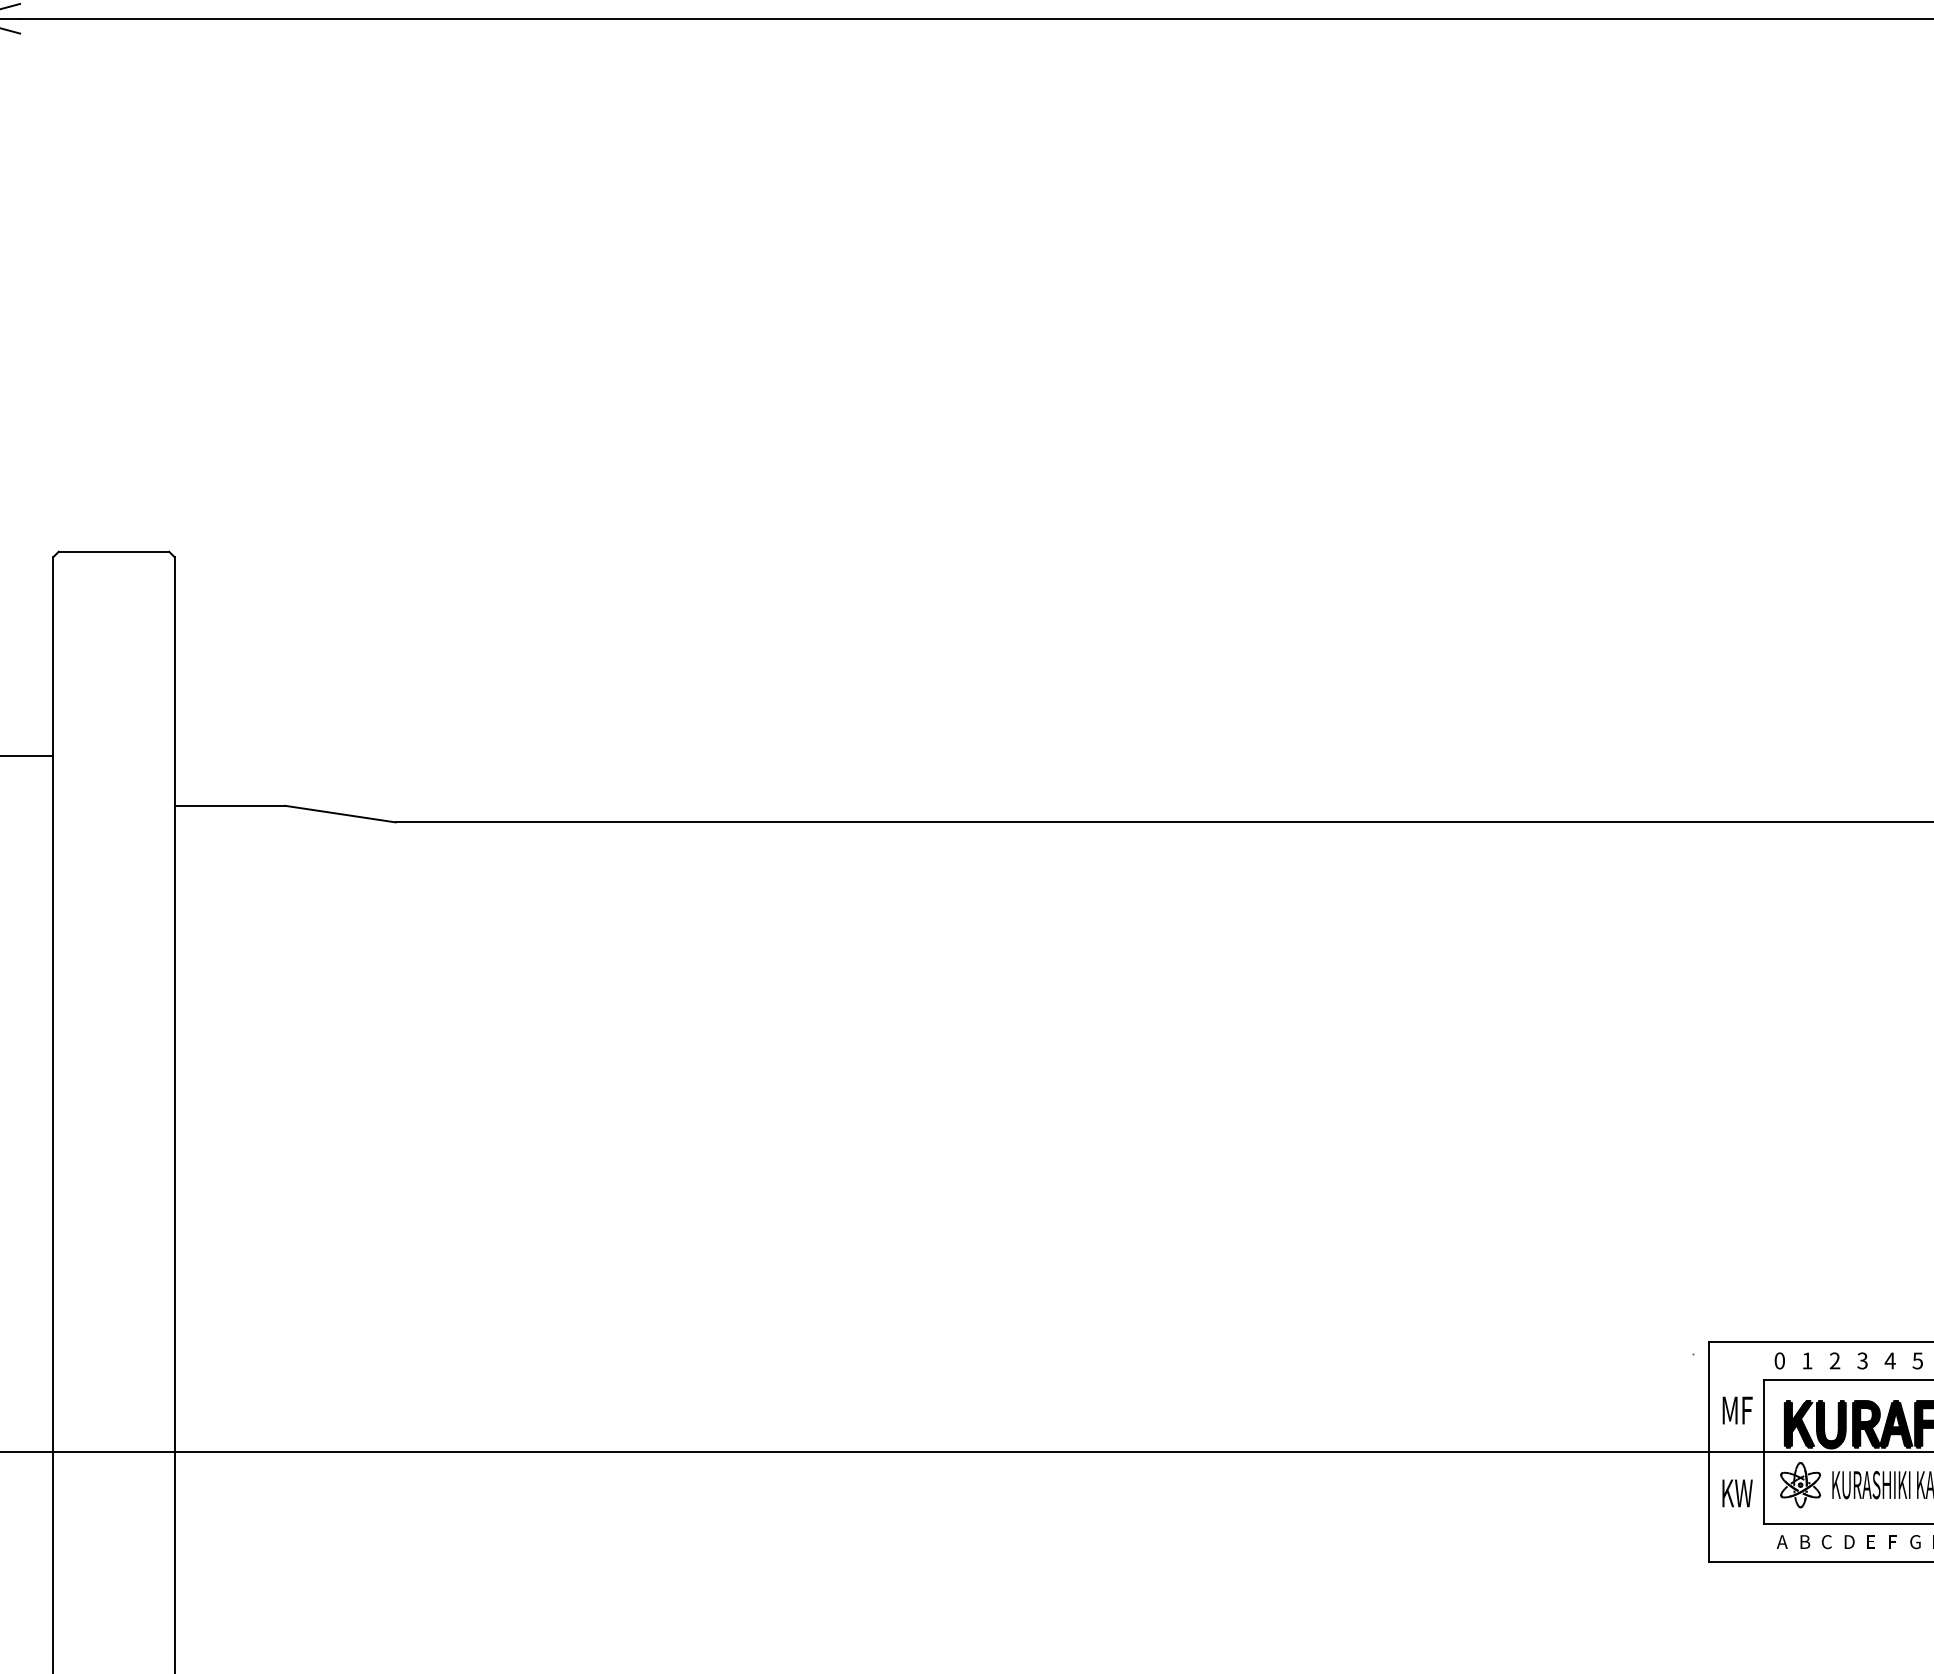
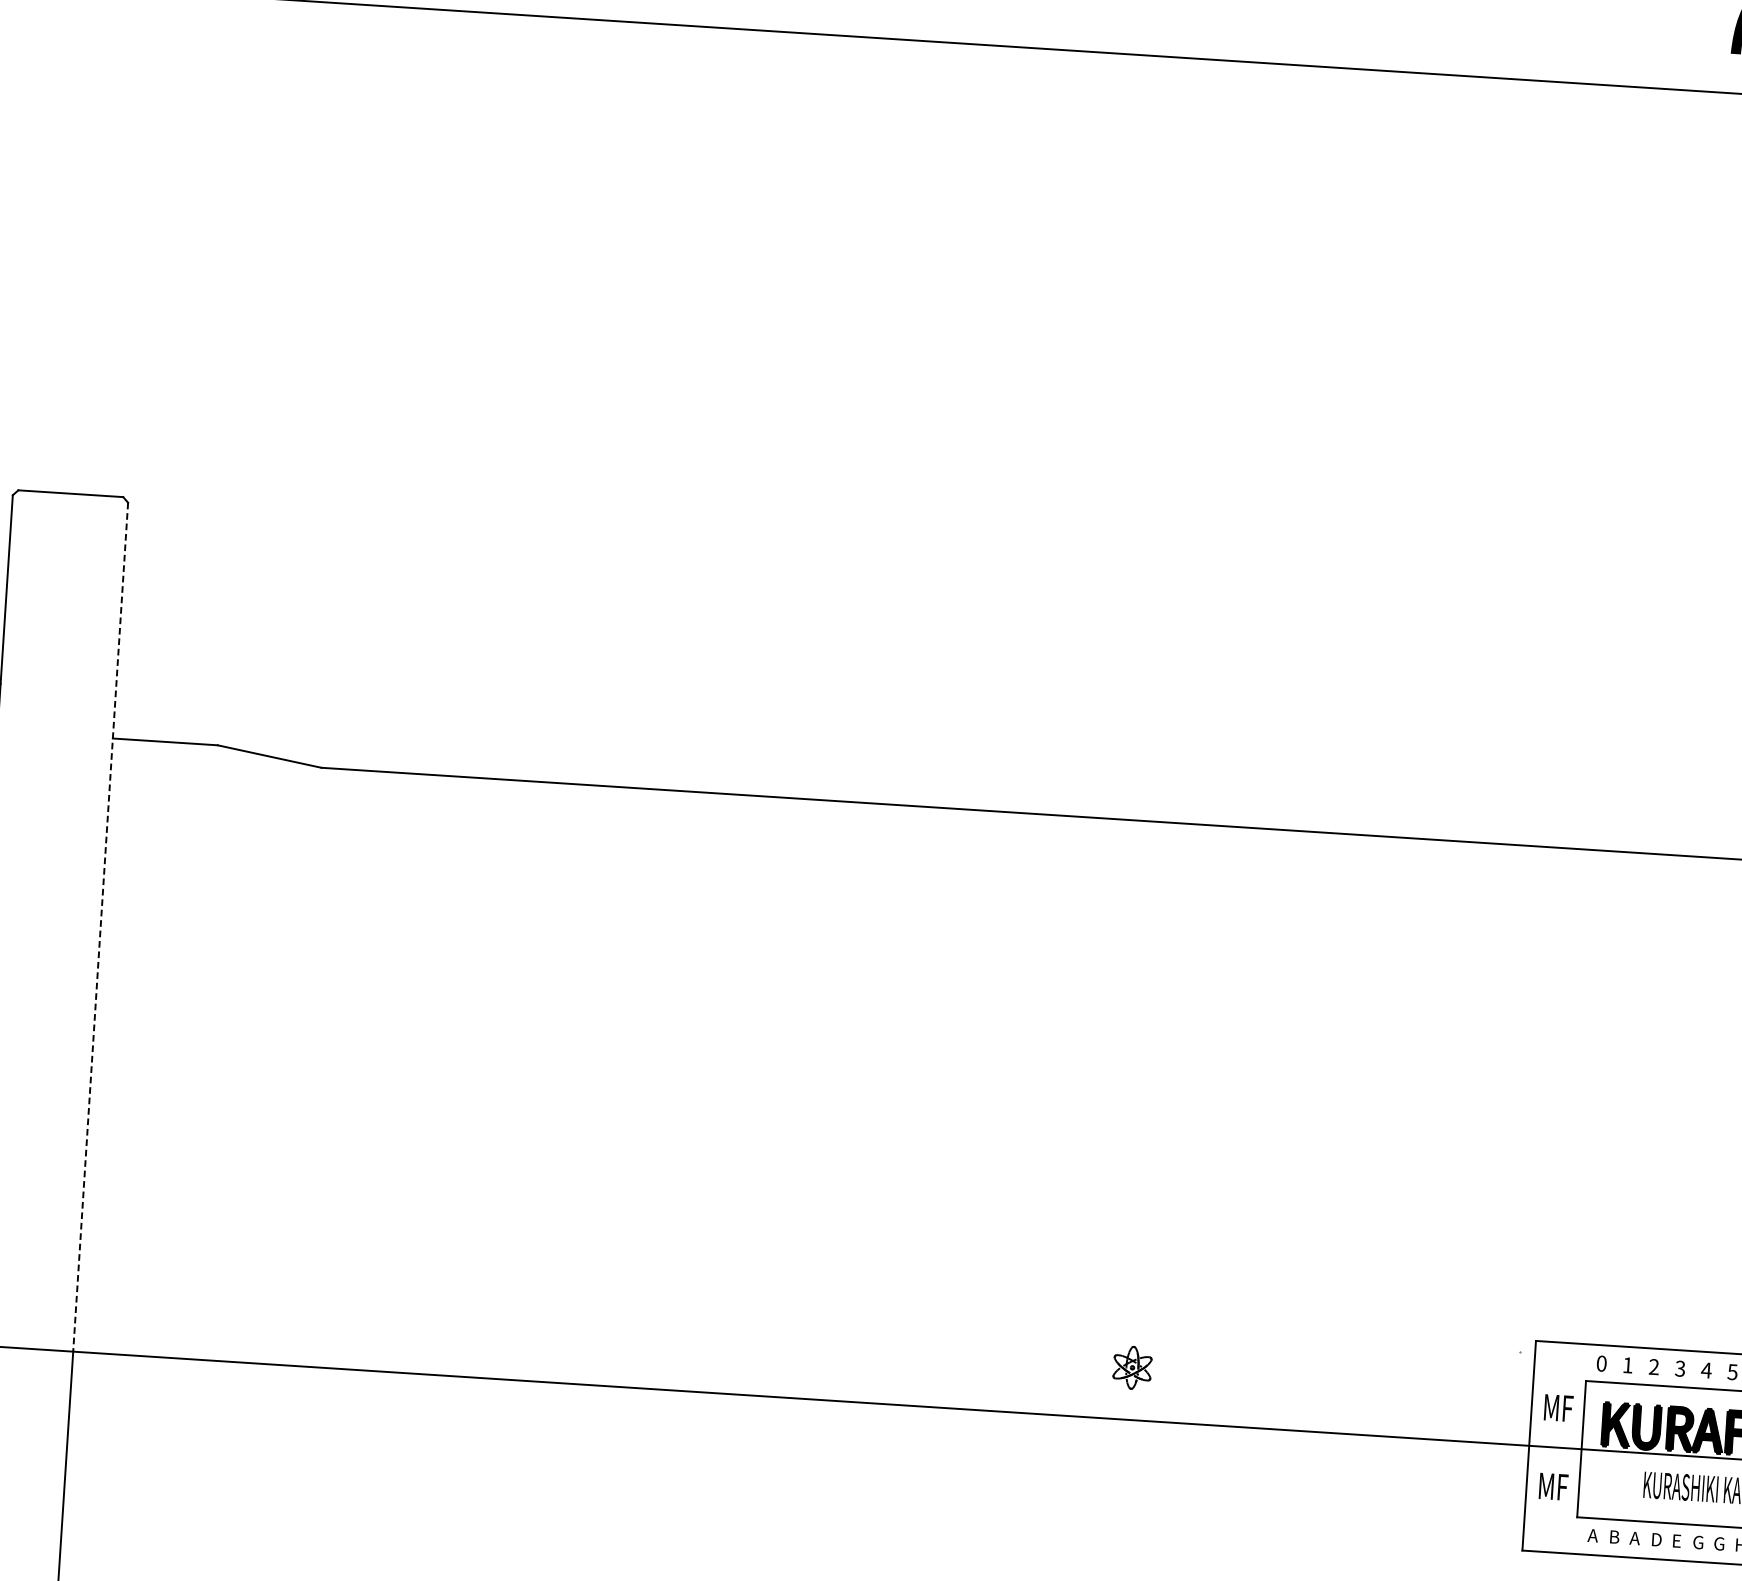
line: (174, 1005) -> (100, 927), solid -> dashed
part: (1800, 1485) -> (1132, 1368), moved
text: (1737, 1493) -> (1553, 1486), KW -> MF
text: (1826, 1542) -> (1634, 1538), C -> A
text: (1893, 1542) -> (1698, 1542), F -> G

